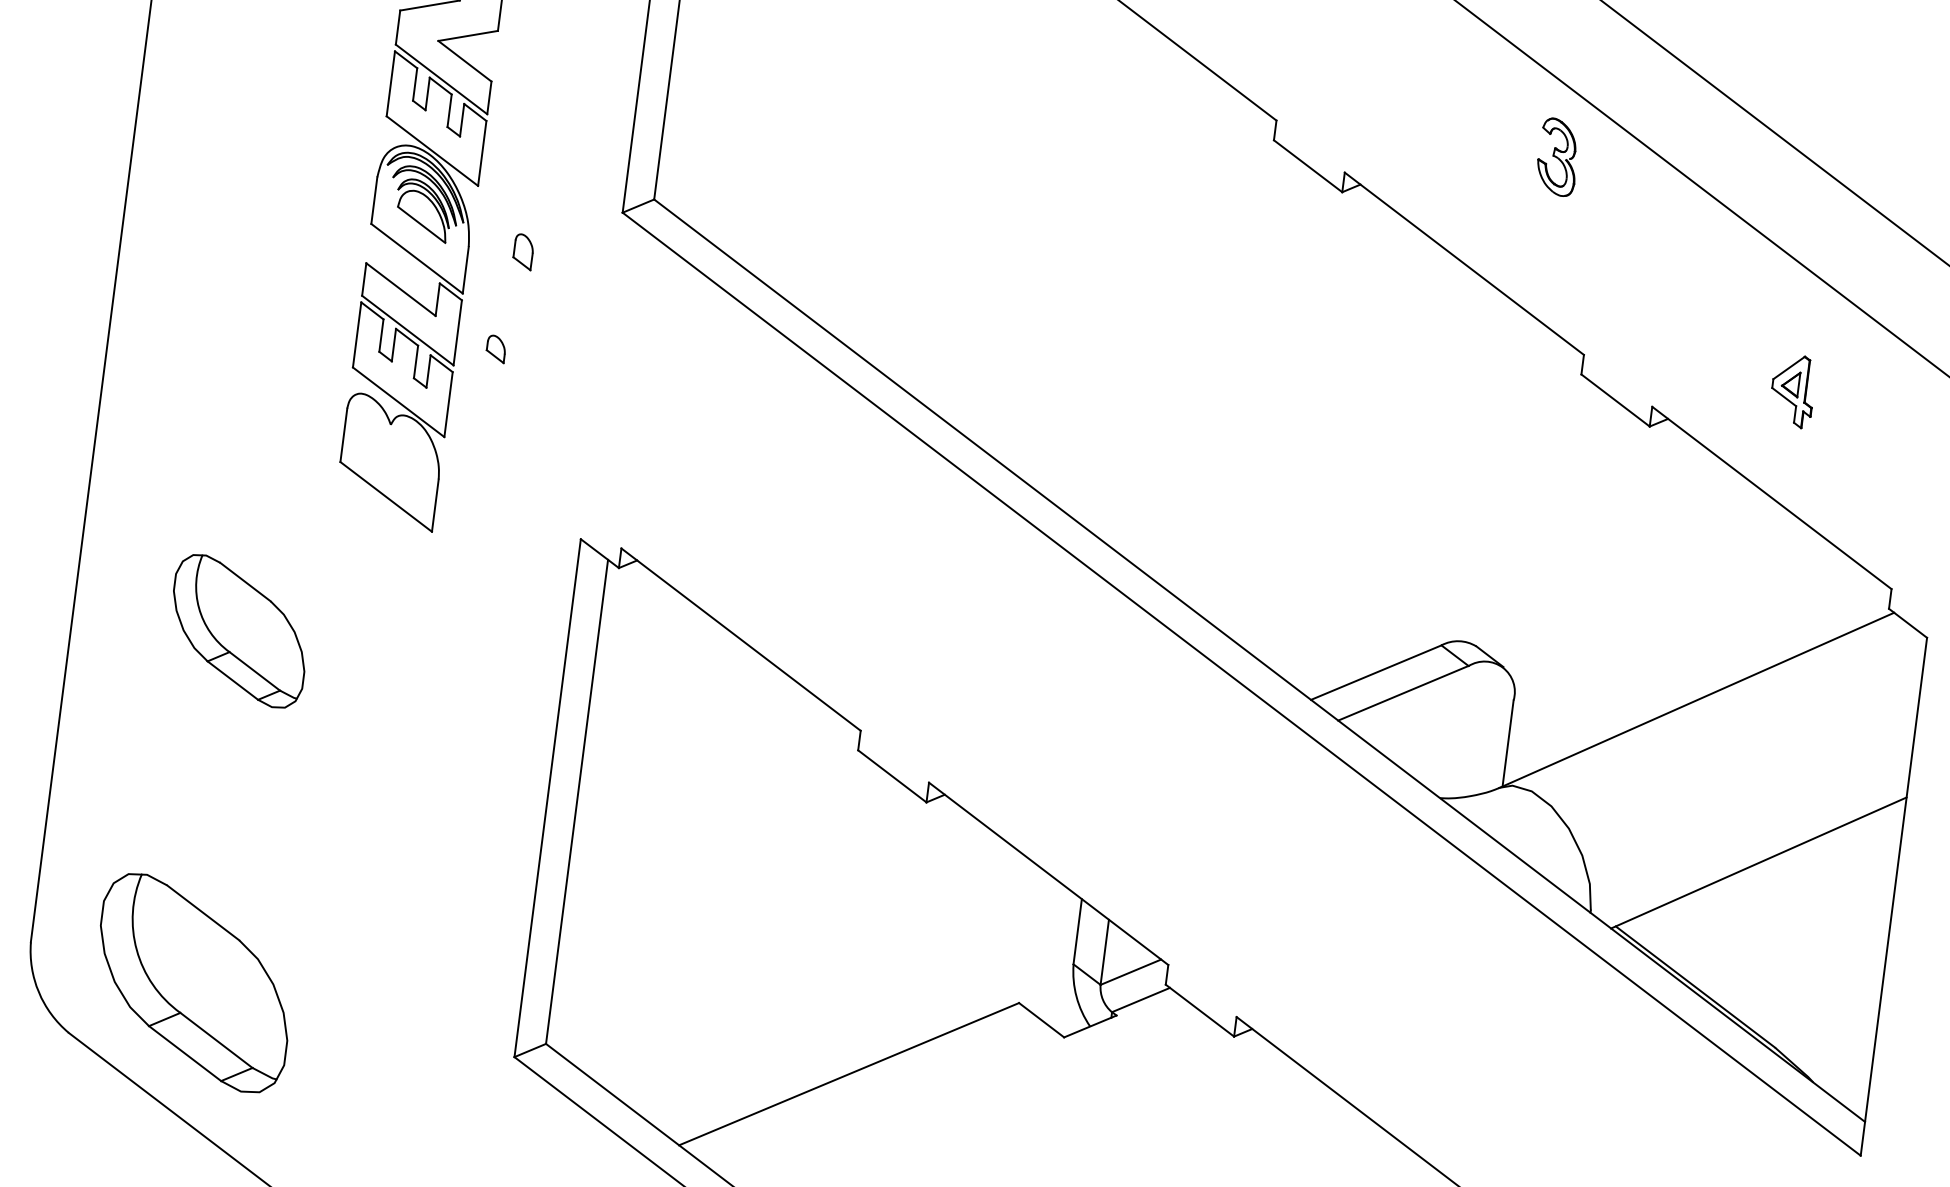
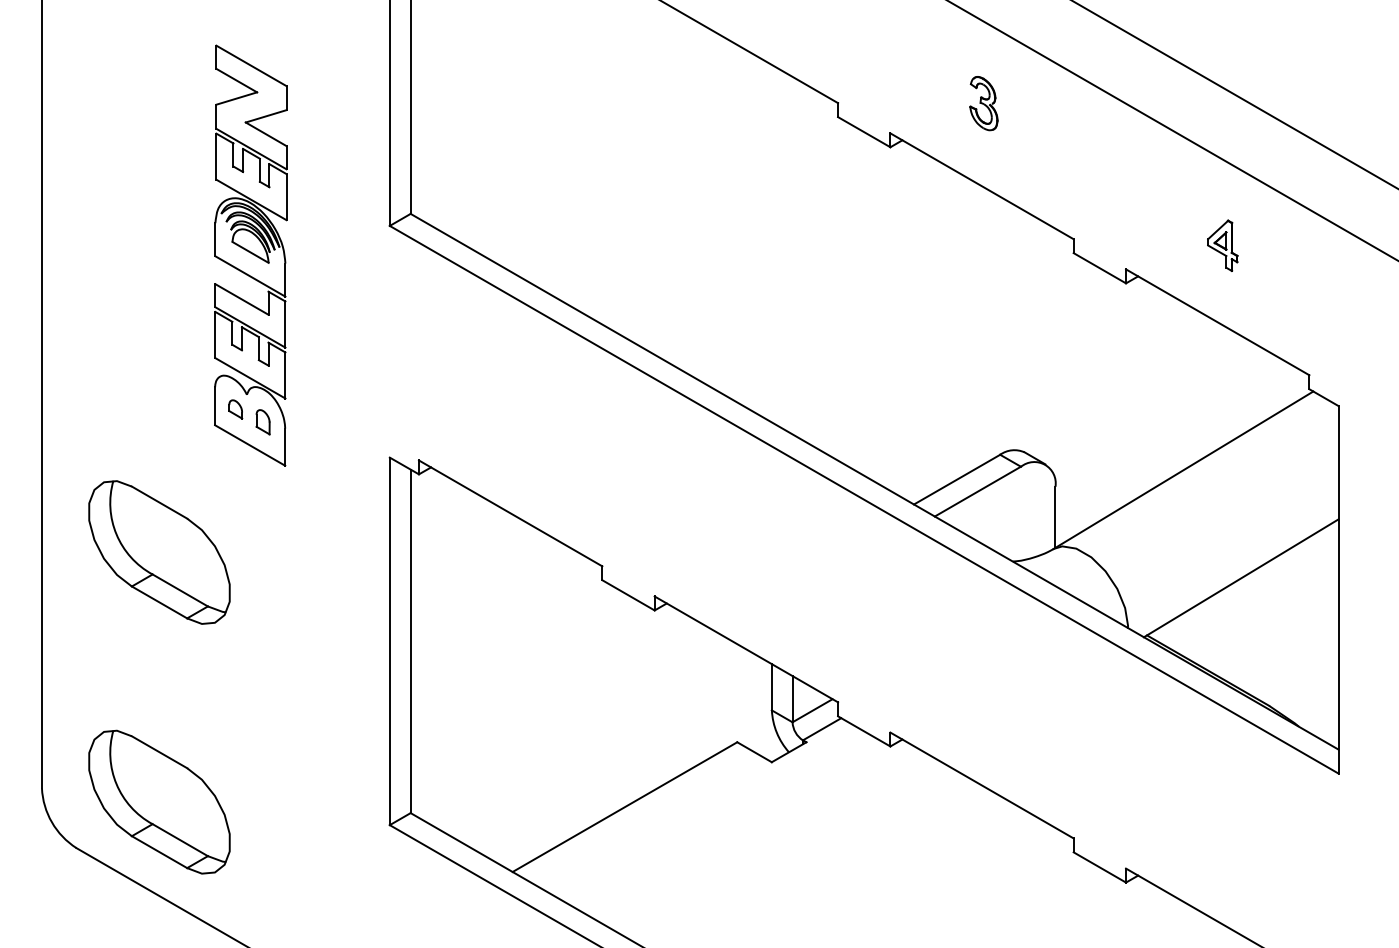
part: (1557, 157) -> (983, 103), moved
part: (522, 252) -> (262, 422), moved
part: (495, 349) -> (235, 409), moved
part: (239, 631) -> (159, 552), size x1.43

